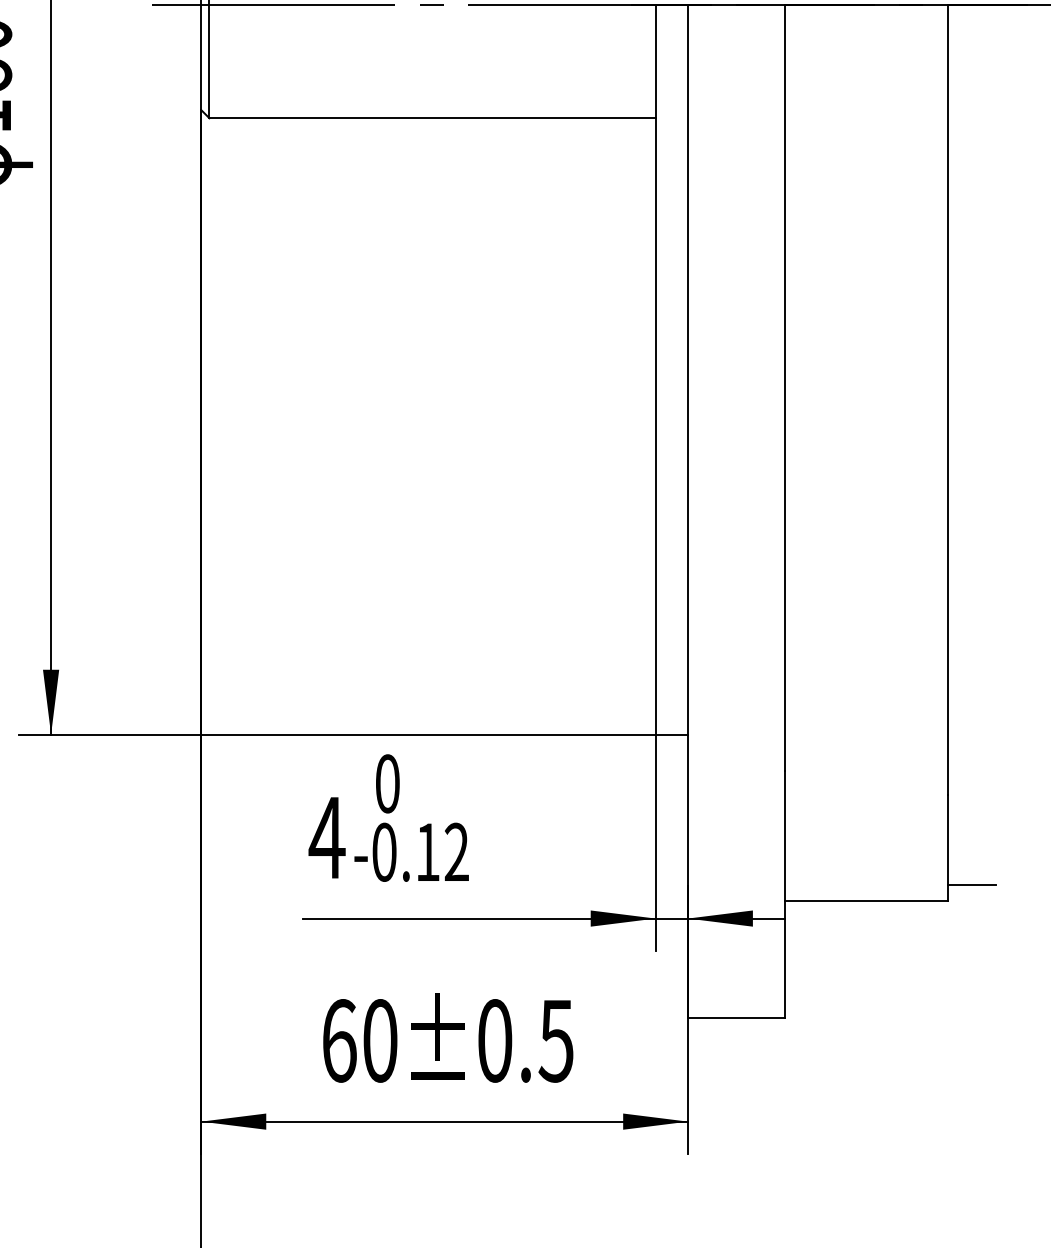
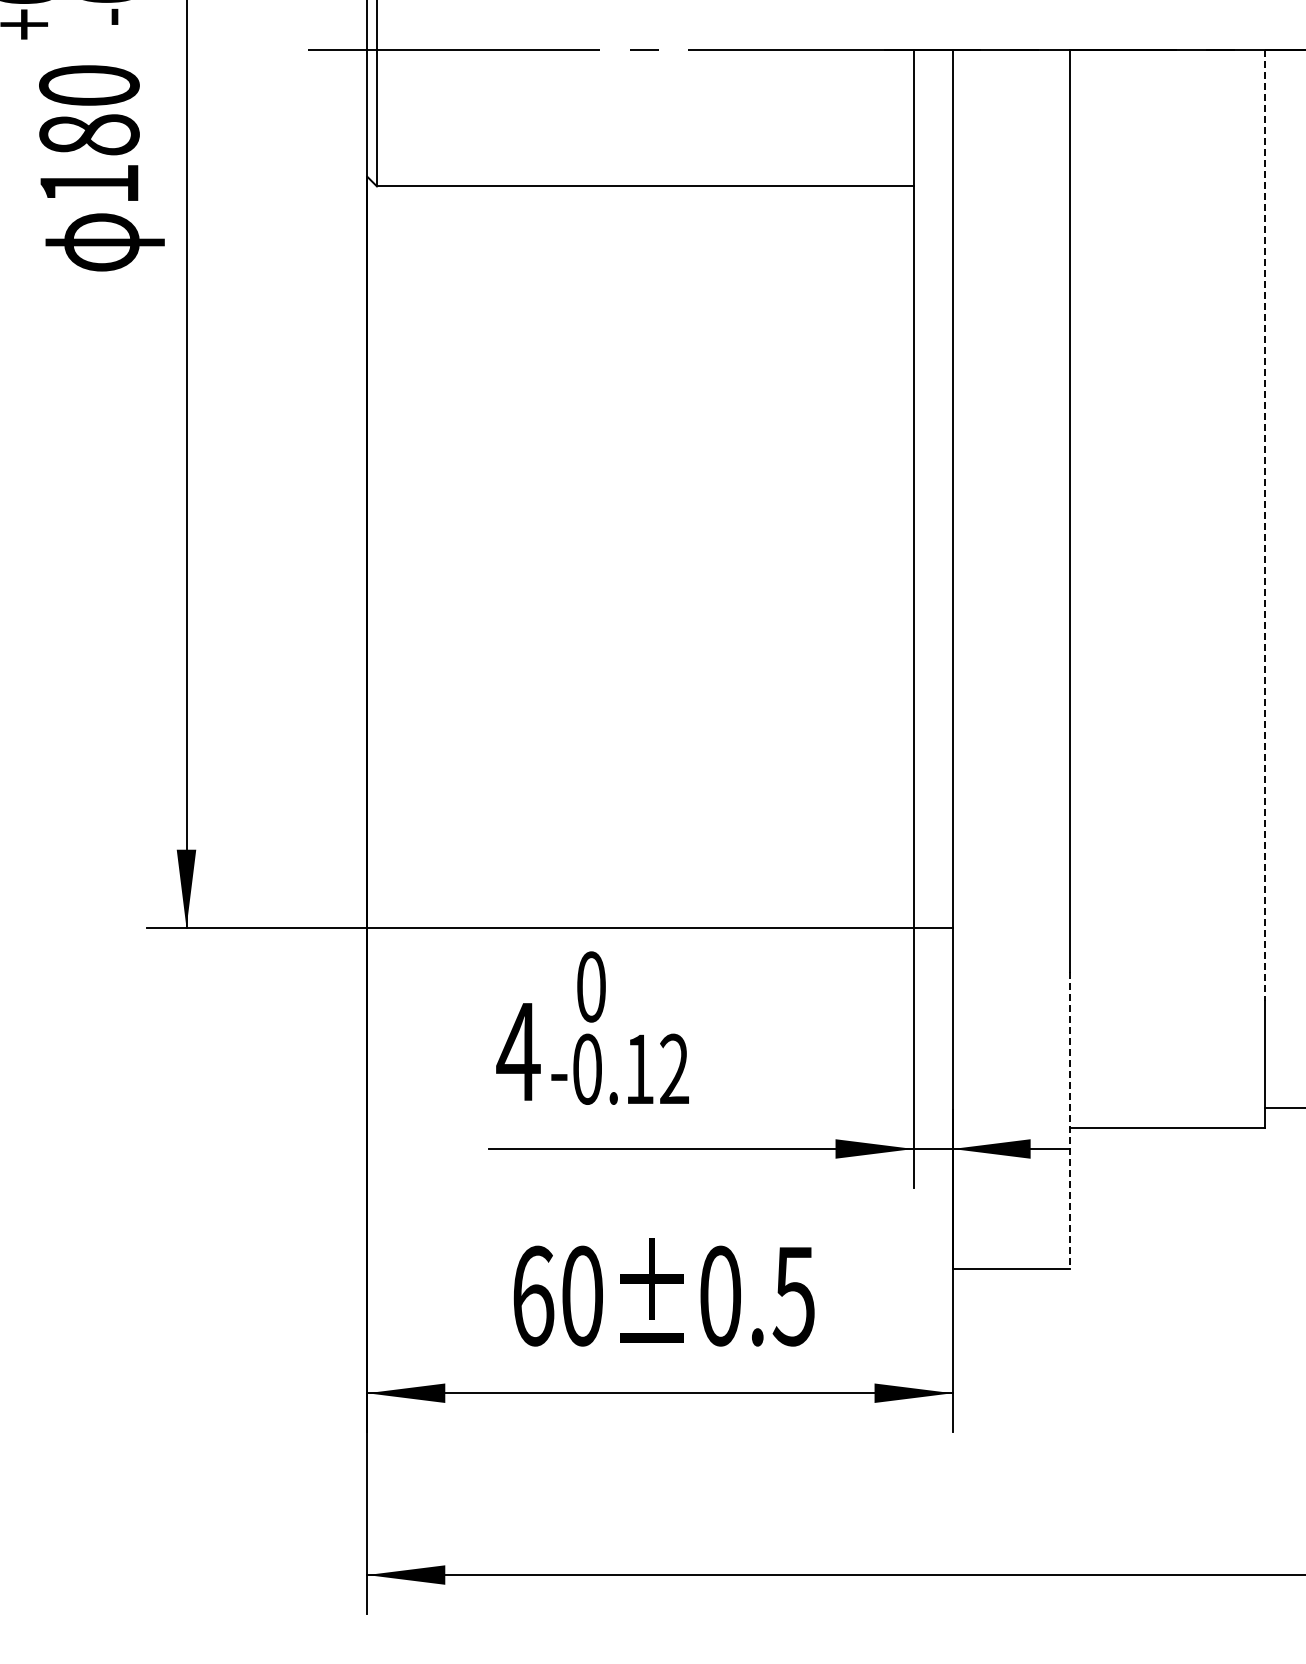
line: (947, 400) -> (1264, 525), solid -> dashed
line: (785, 894) -> (1069, 1120), solid -> dashed

